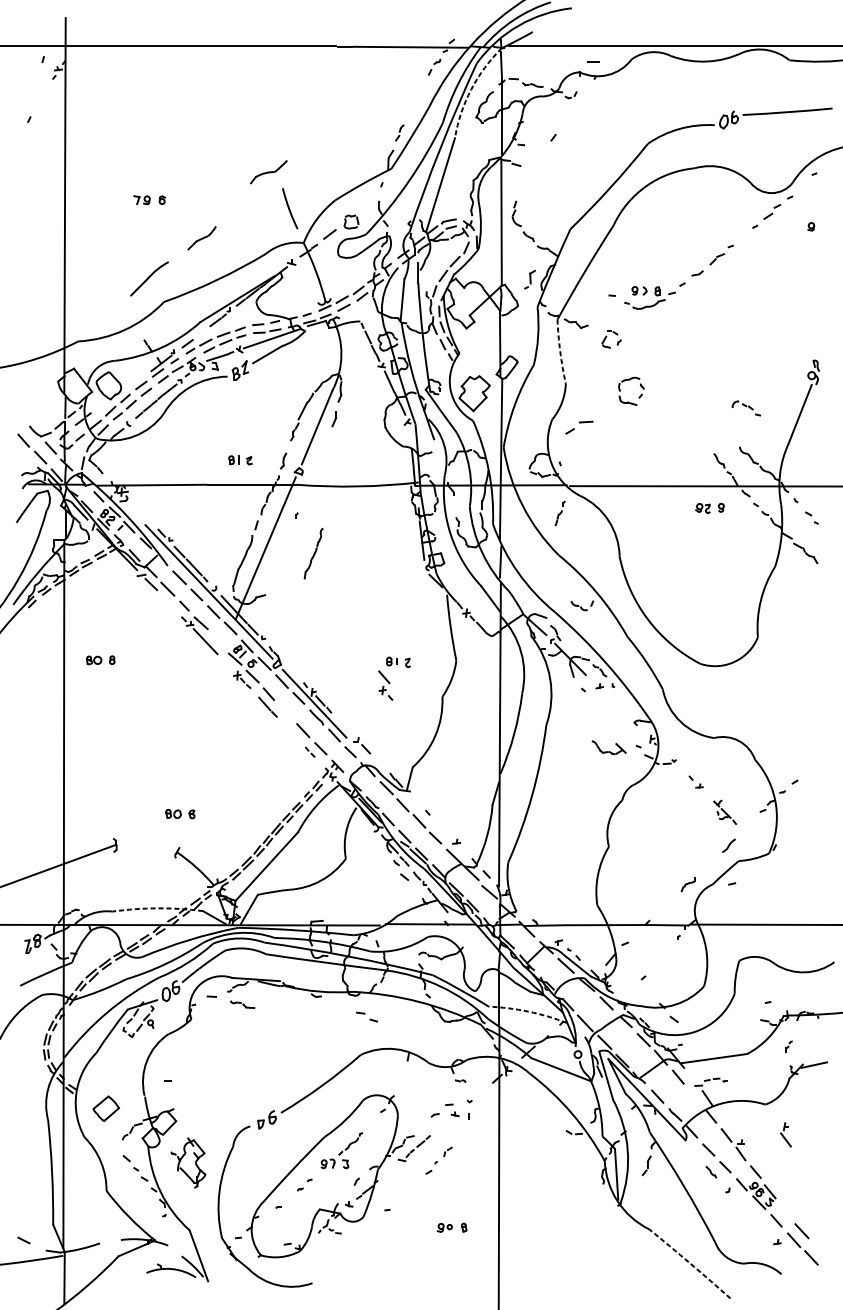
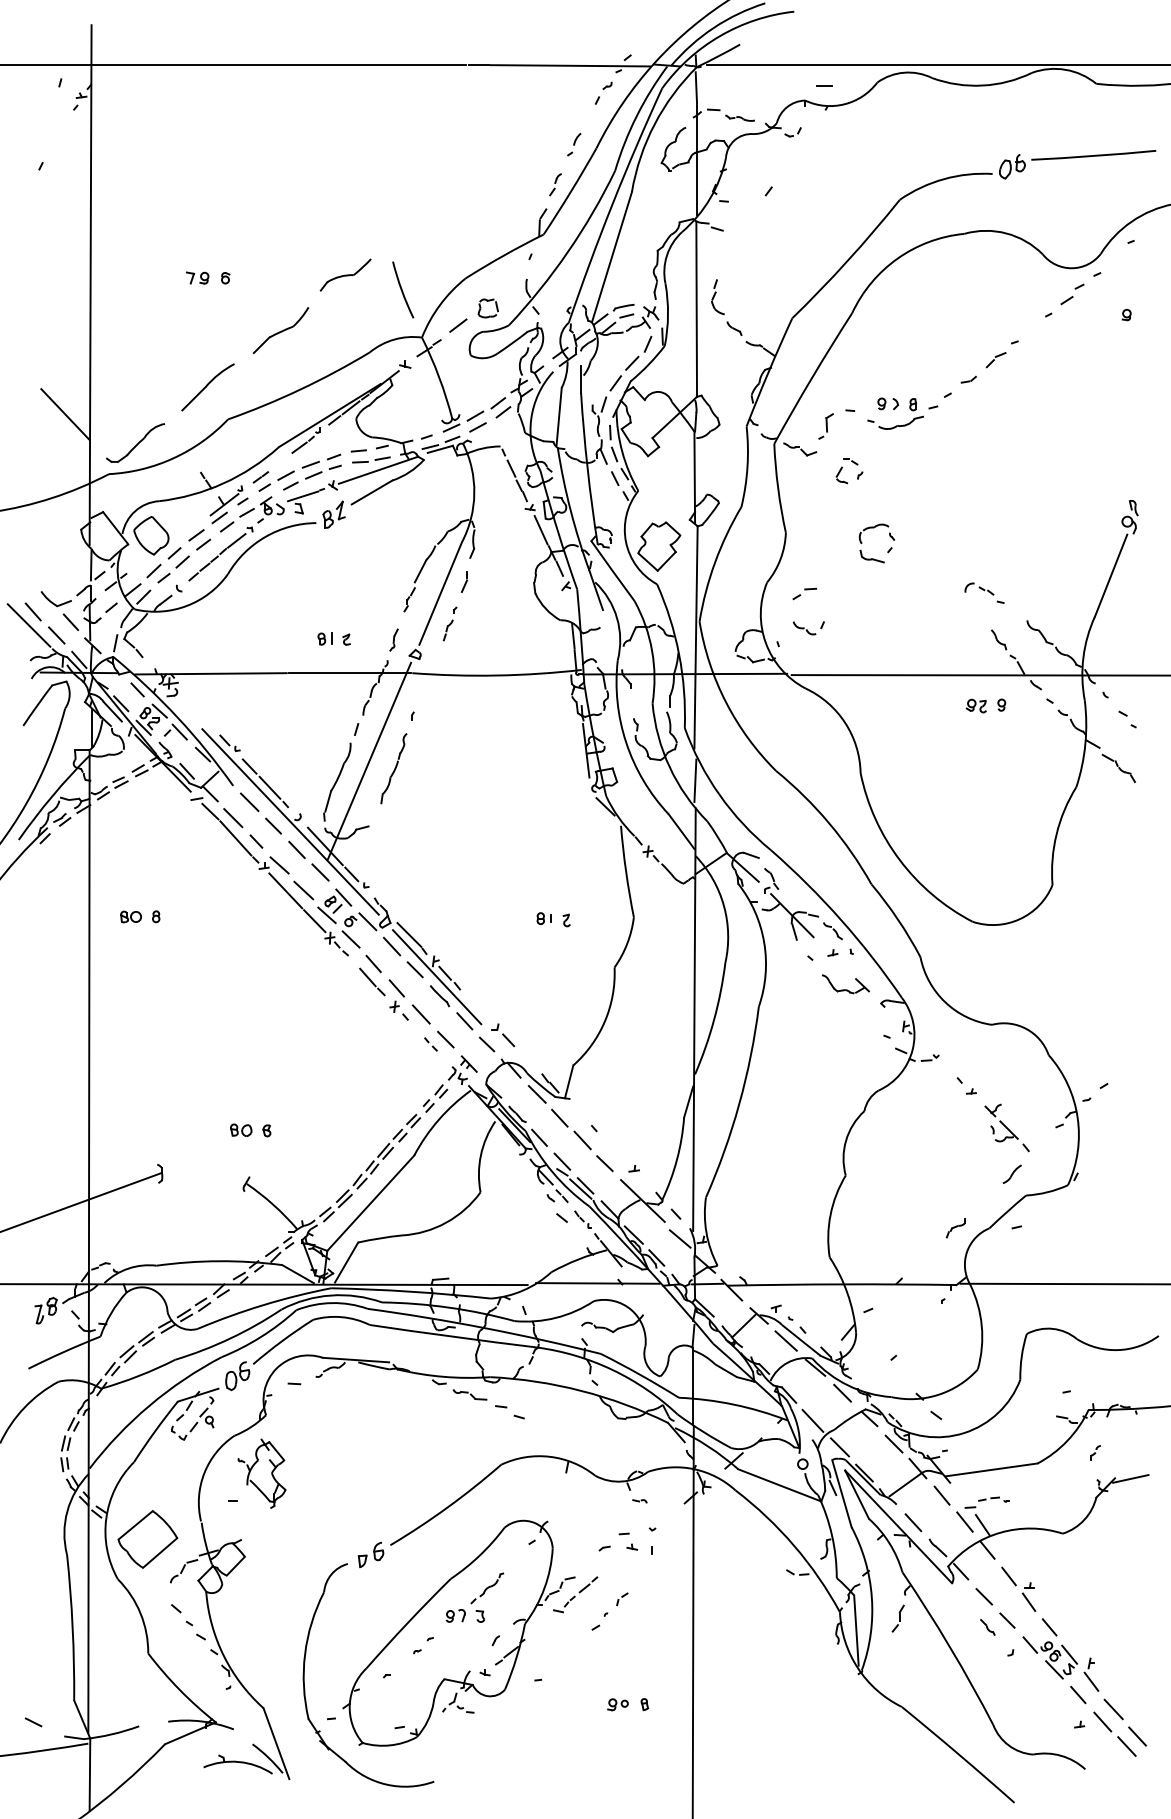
arc: (471, 89) -> (654, 124), dashed -> solid
part: (413, 103) -> (574, 144), added
part: (268, 171) -> (345, 274), moved
part: (201, 237) -> (280, 330), size x1.43
part: (529, 279) -> (825, 426), moved
line: (46, 298) -> (65, 414), added
part: (97, 318) -> (135, 442), added
arc: (560, 351) -> (778, 488), dashed -> solid
part: (746, 407) -> (984, 592), moved
part: (579, 427) -> (804, 593), size x0.62
line: (20, 450) -> (28, 625), added
part: (559, 513) -> (449, 623), moved
part: (313, 553) -> (393, 768), moved
line: (169, 603) -> (235, 838), added
part: (582, 606) -> (808, 628), moved
line: (218, 641) -> (303, 890), added
line: (226, 663) -> (314, 921), added
line: (294, 673) -> (409, 934), added
part: (385, 685) -> (398, 999), moved
part: (609, 747) -> (846, 984), moved
part: (724, 812) -> (1006, 1127), size x1.43
arc: (157, 908) -> (219, 1261), dashed -> solid
part: (242, 1004) -> (470, 1394), moved
arc: (528, 1011) -> (733, 1404), dashed -> solid
line: (694, 1095) -> (964, 1521), added
part: (106, 1108) -> (147, 1539), size x1.67
part: (785, 1134) -> (1091, 1674), moved
part: (188, 1162) -> (261, 1473), moved
line: (819, 1250) -> (1137, 1736), added
arc: (690, 1263) -> (958, 1754), dashed -> solid

